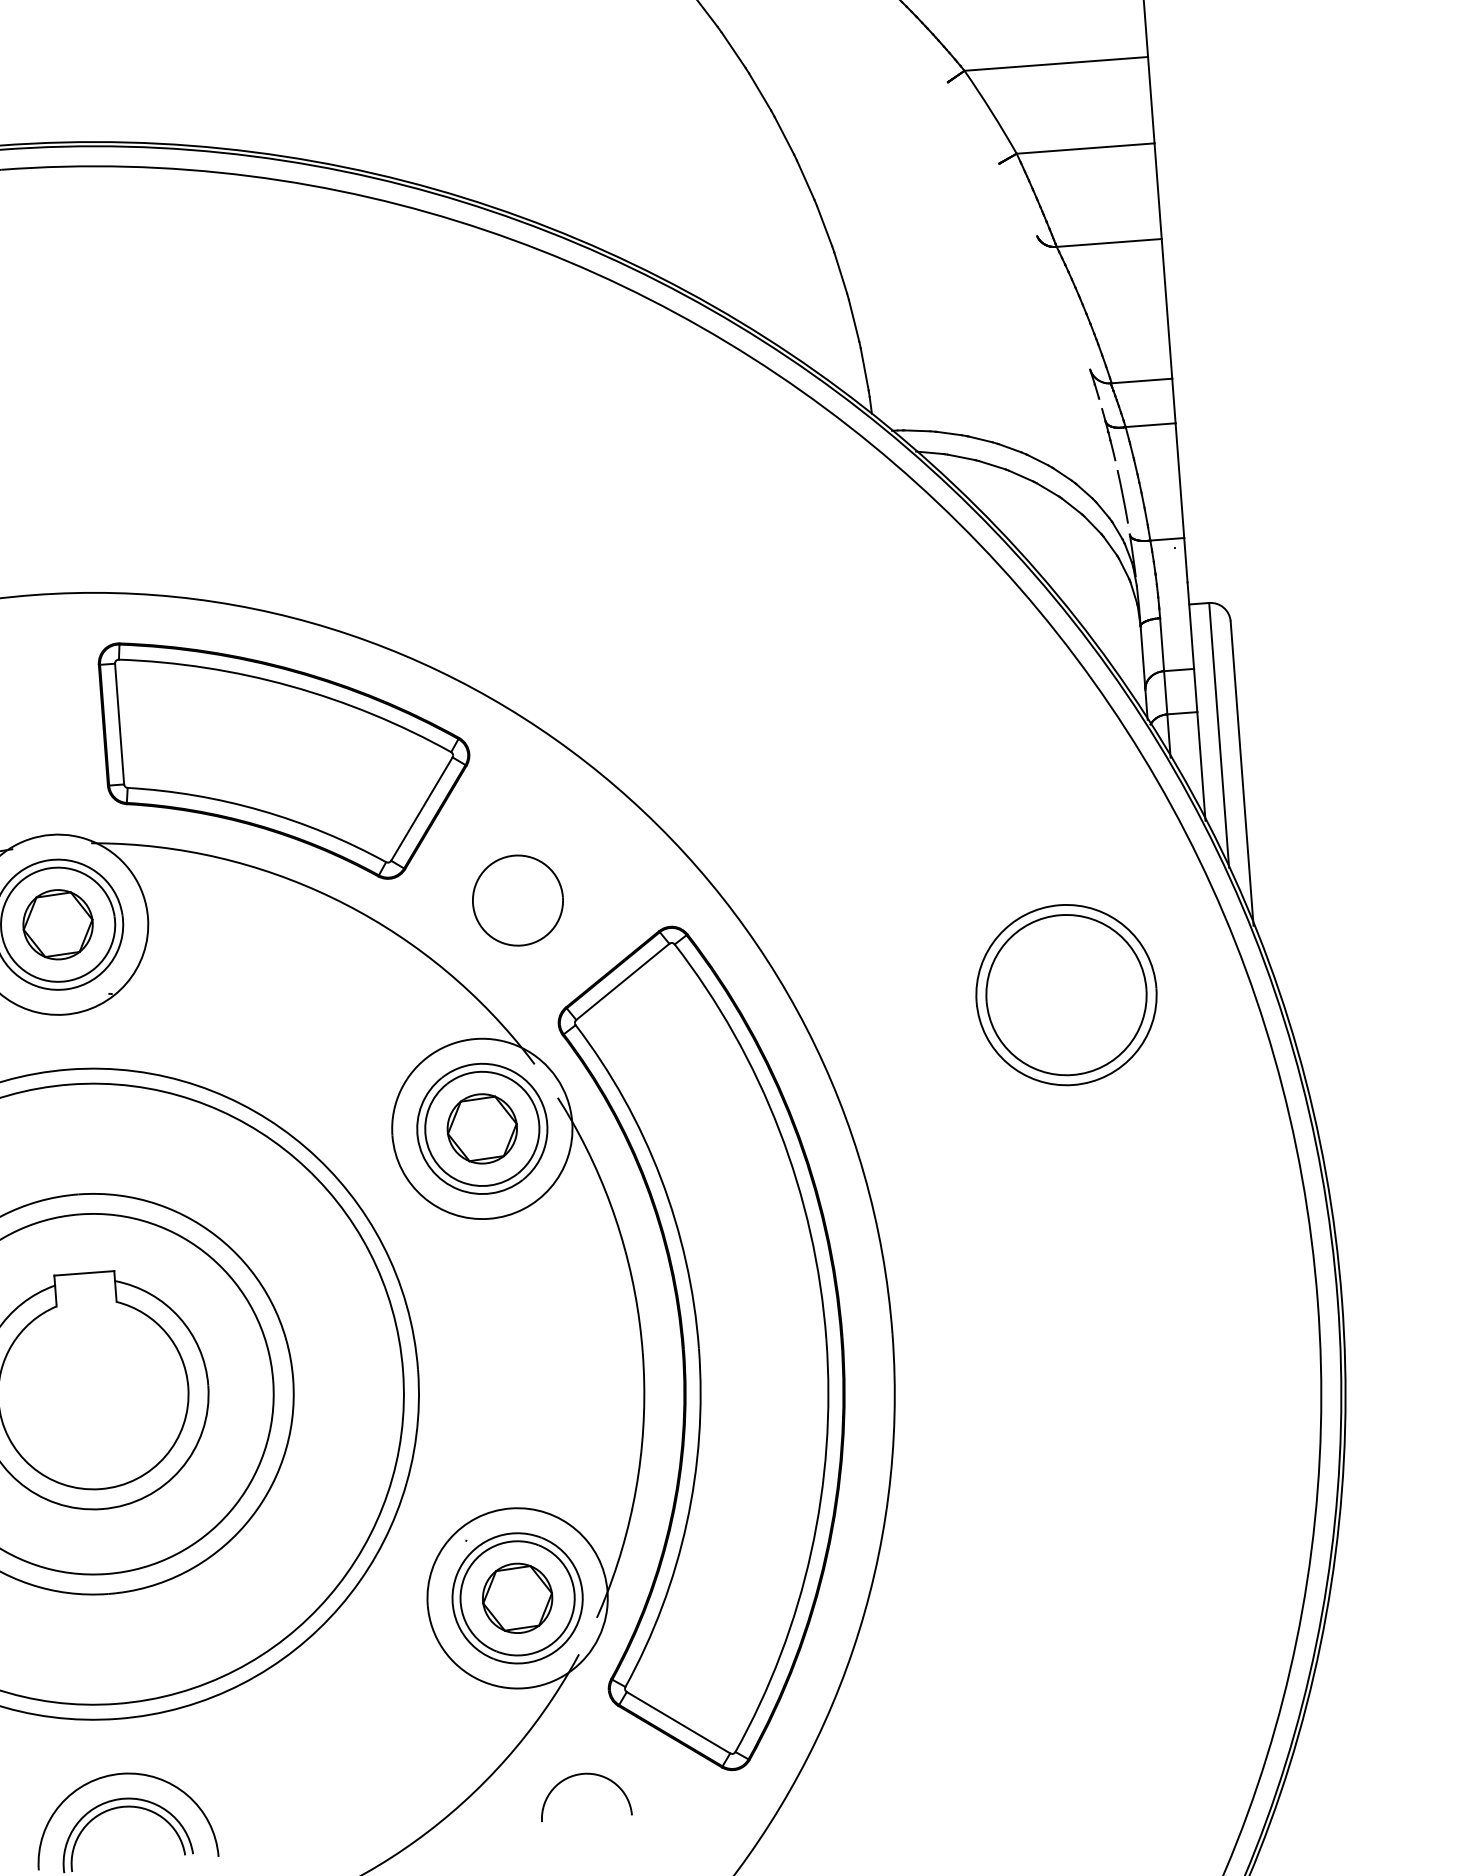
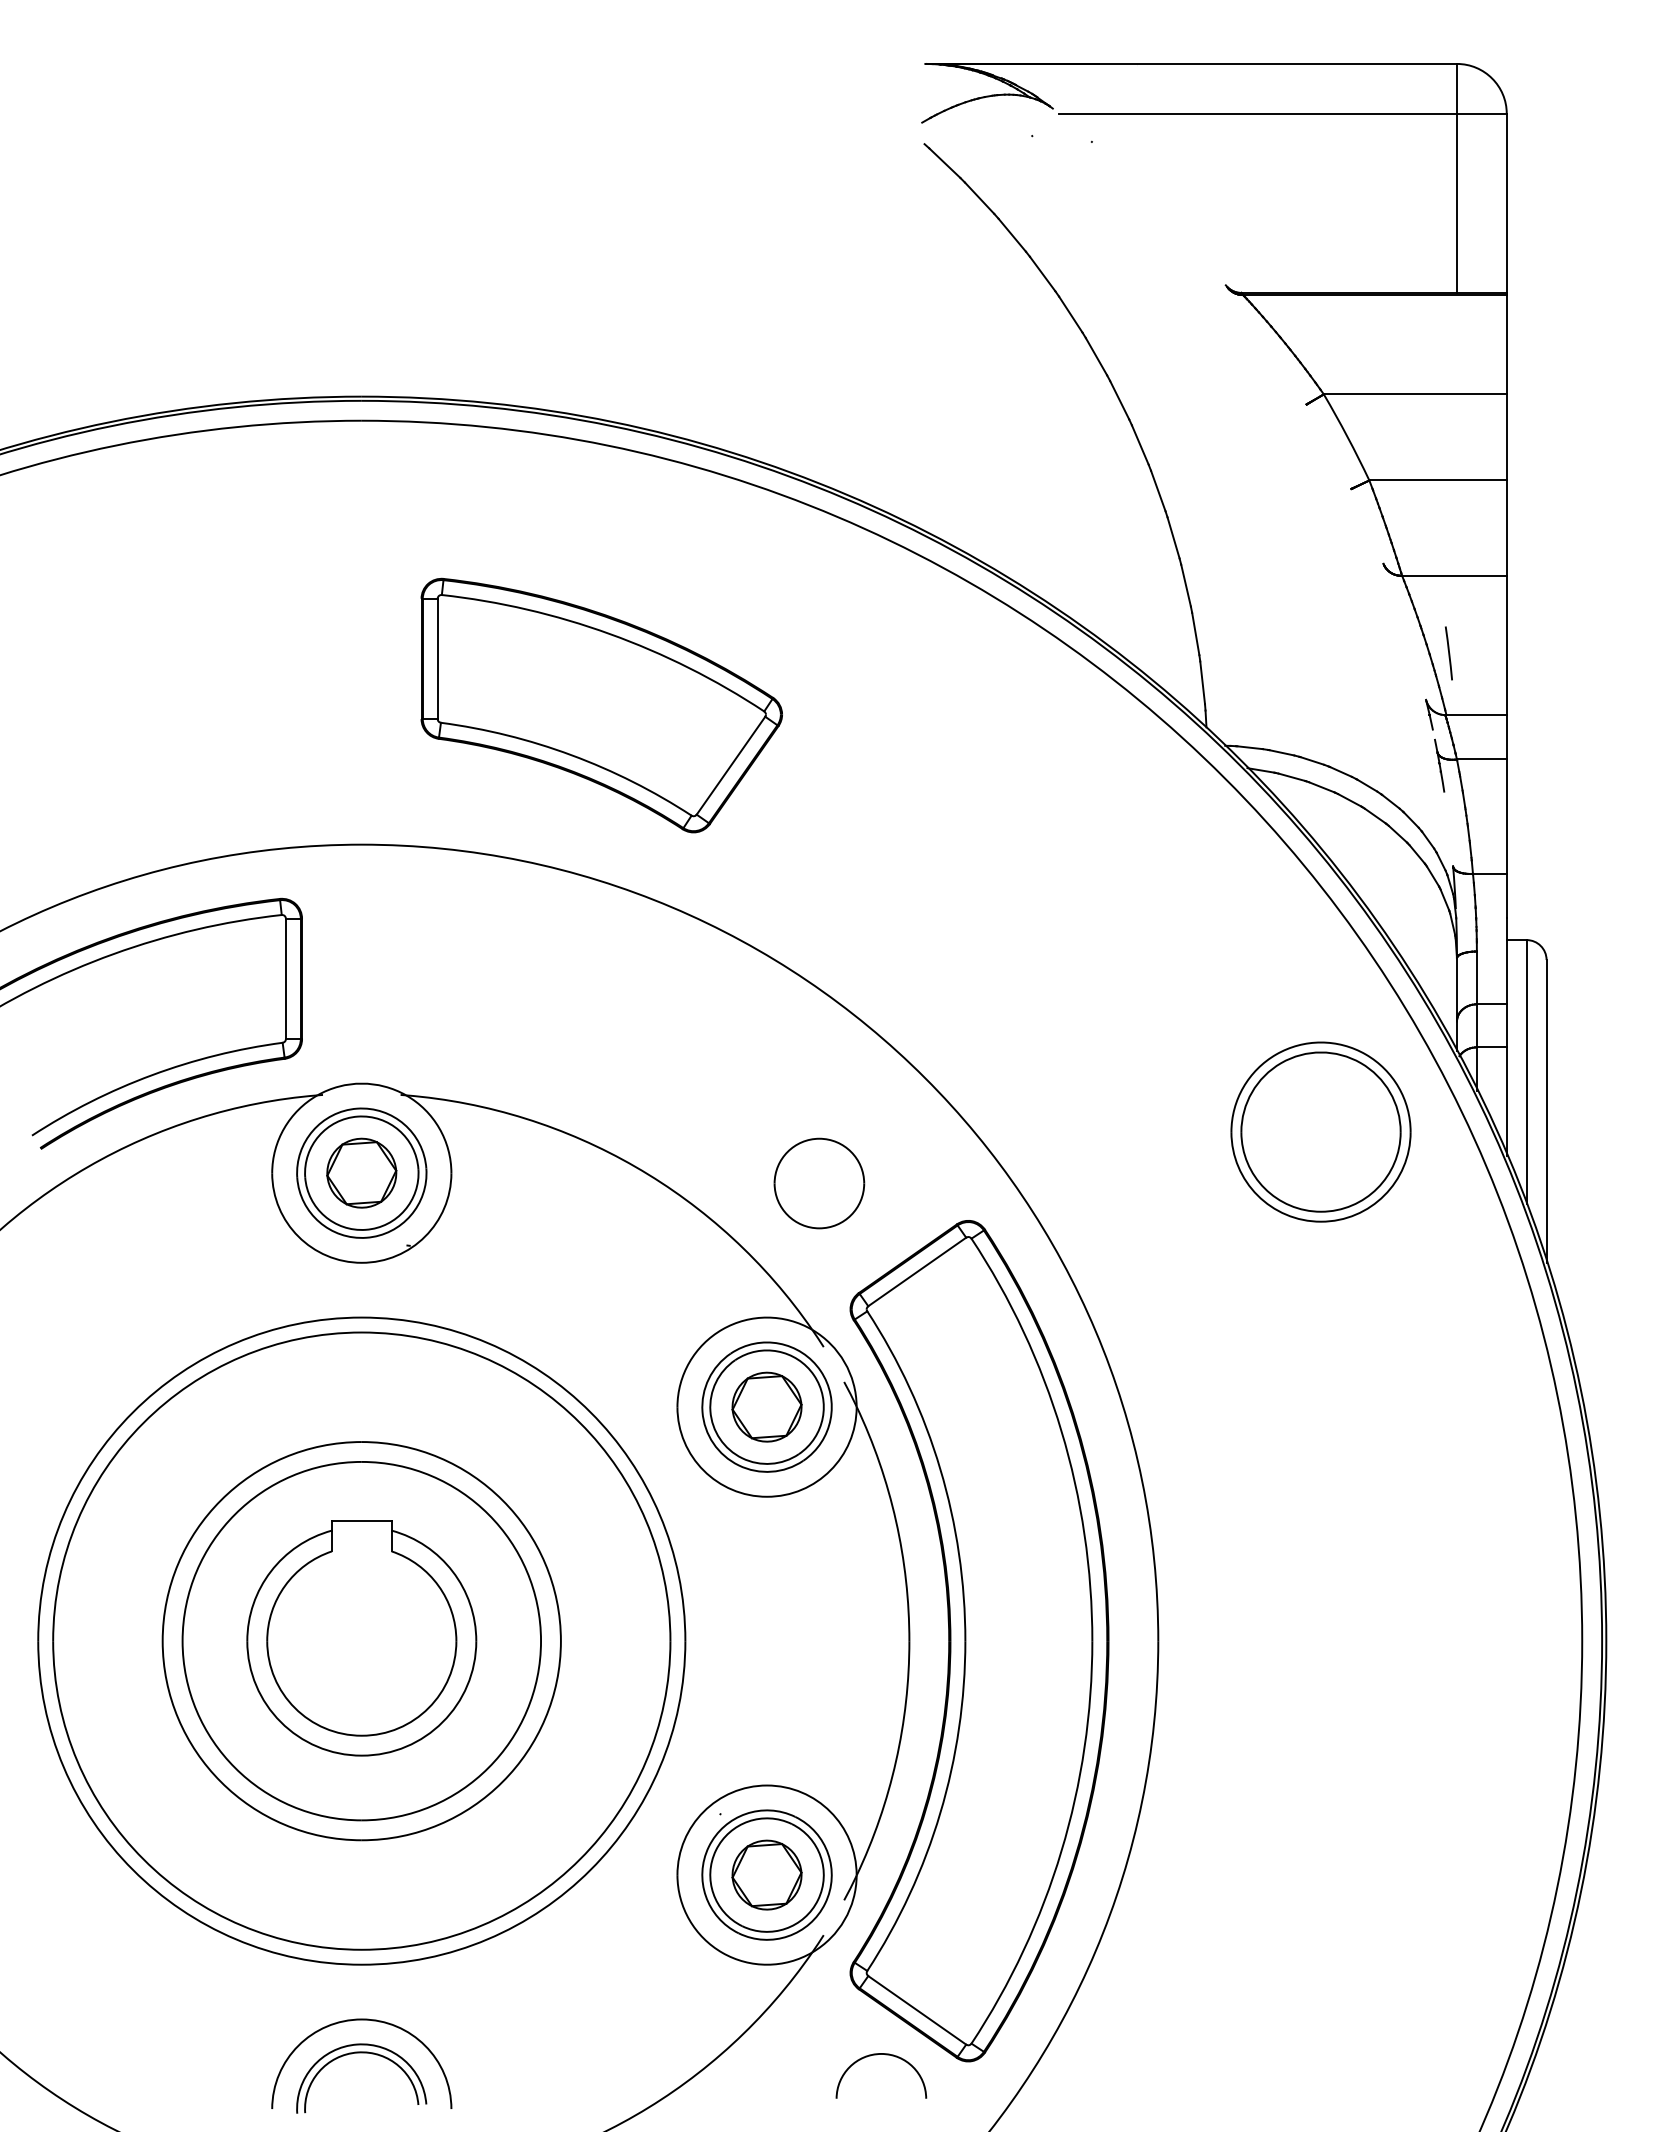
line: (1122, 496) -> (1448, 653), moved
part: (287, 758) -> (601, 705), moved
part: (1065, 994) -> (1320, 1131), moved
arc: (579, 1775) -> (877, 2055), moved

